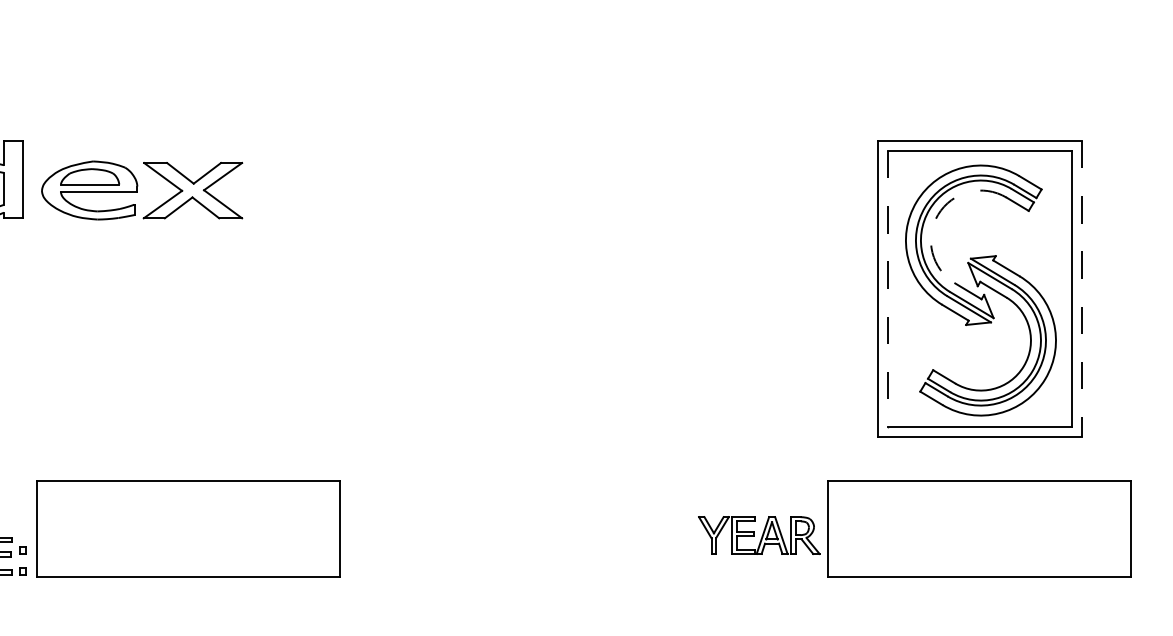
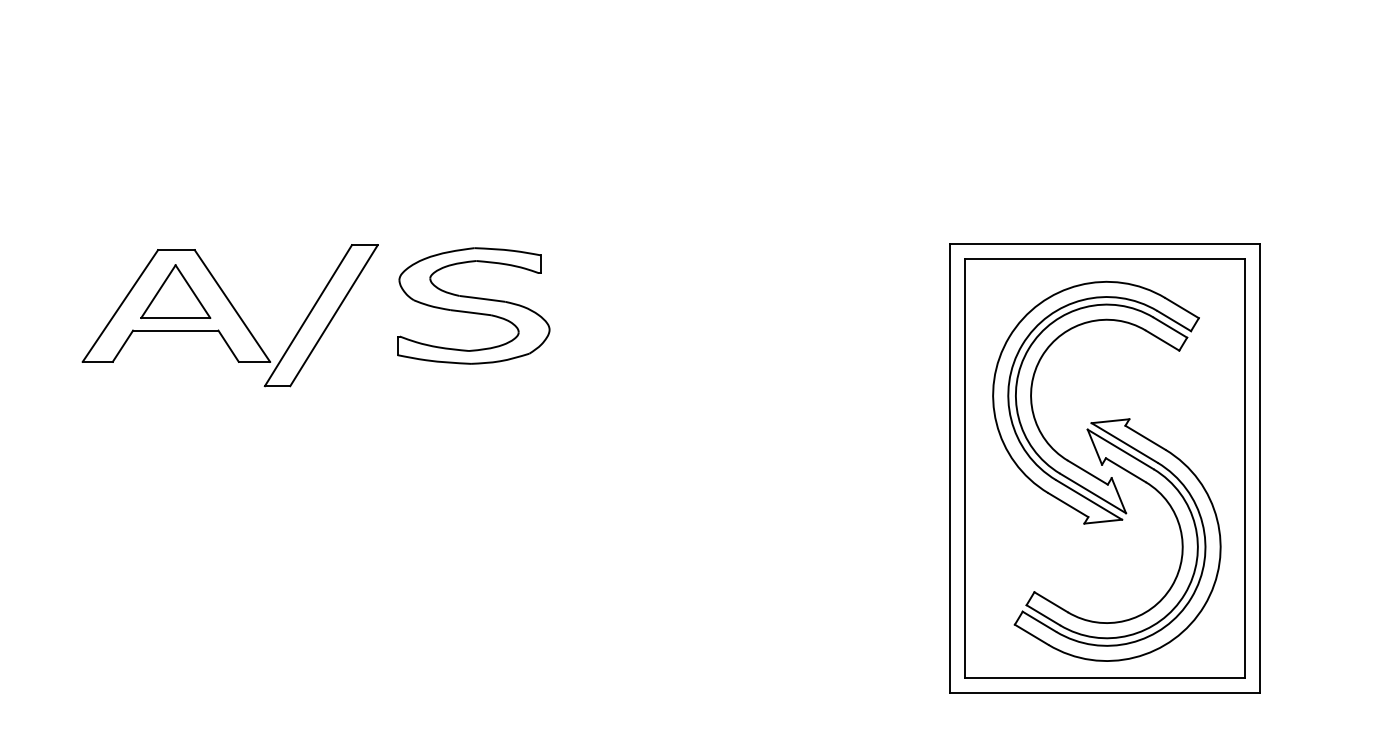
part: (563, 181) -> (473, 306), added
part: (402, 187) -> (229, 315), added
arc: (938, 214) -> (1042, 356), dashed -> solid
line: (887, 289) -> (965, 469), dashed -> solid
line: (1081, 289) -> (1259, 469), dashed -> solid

